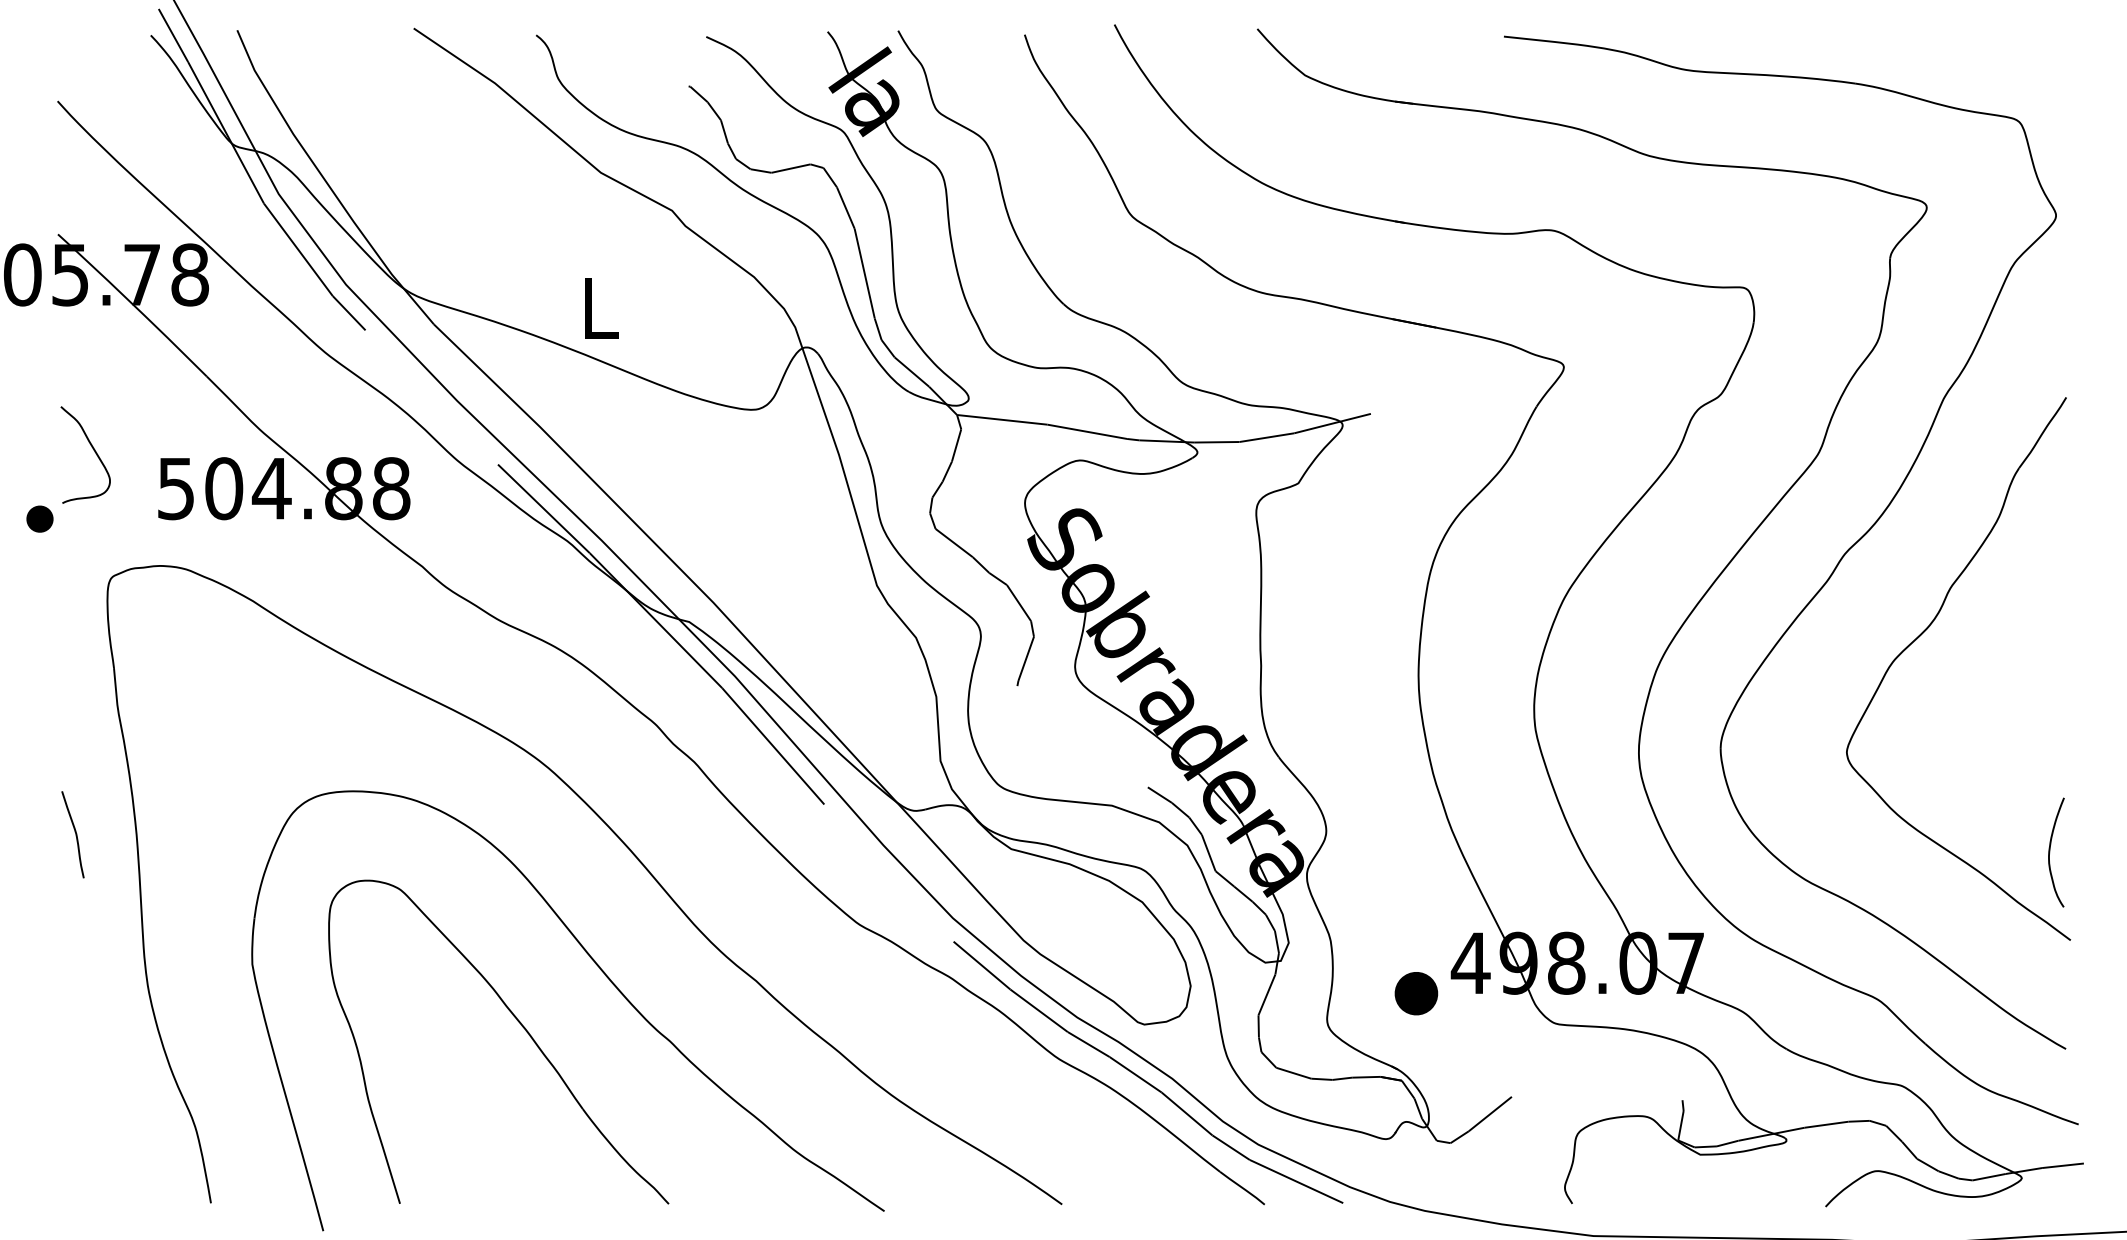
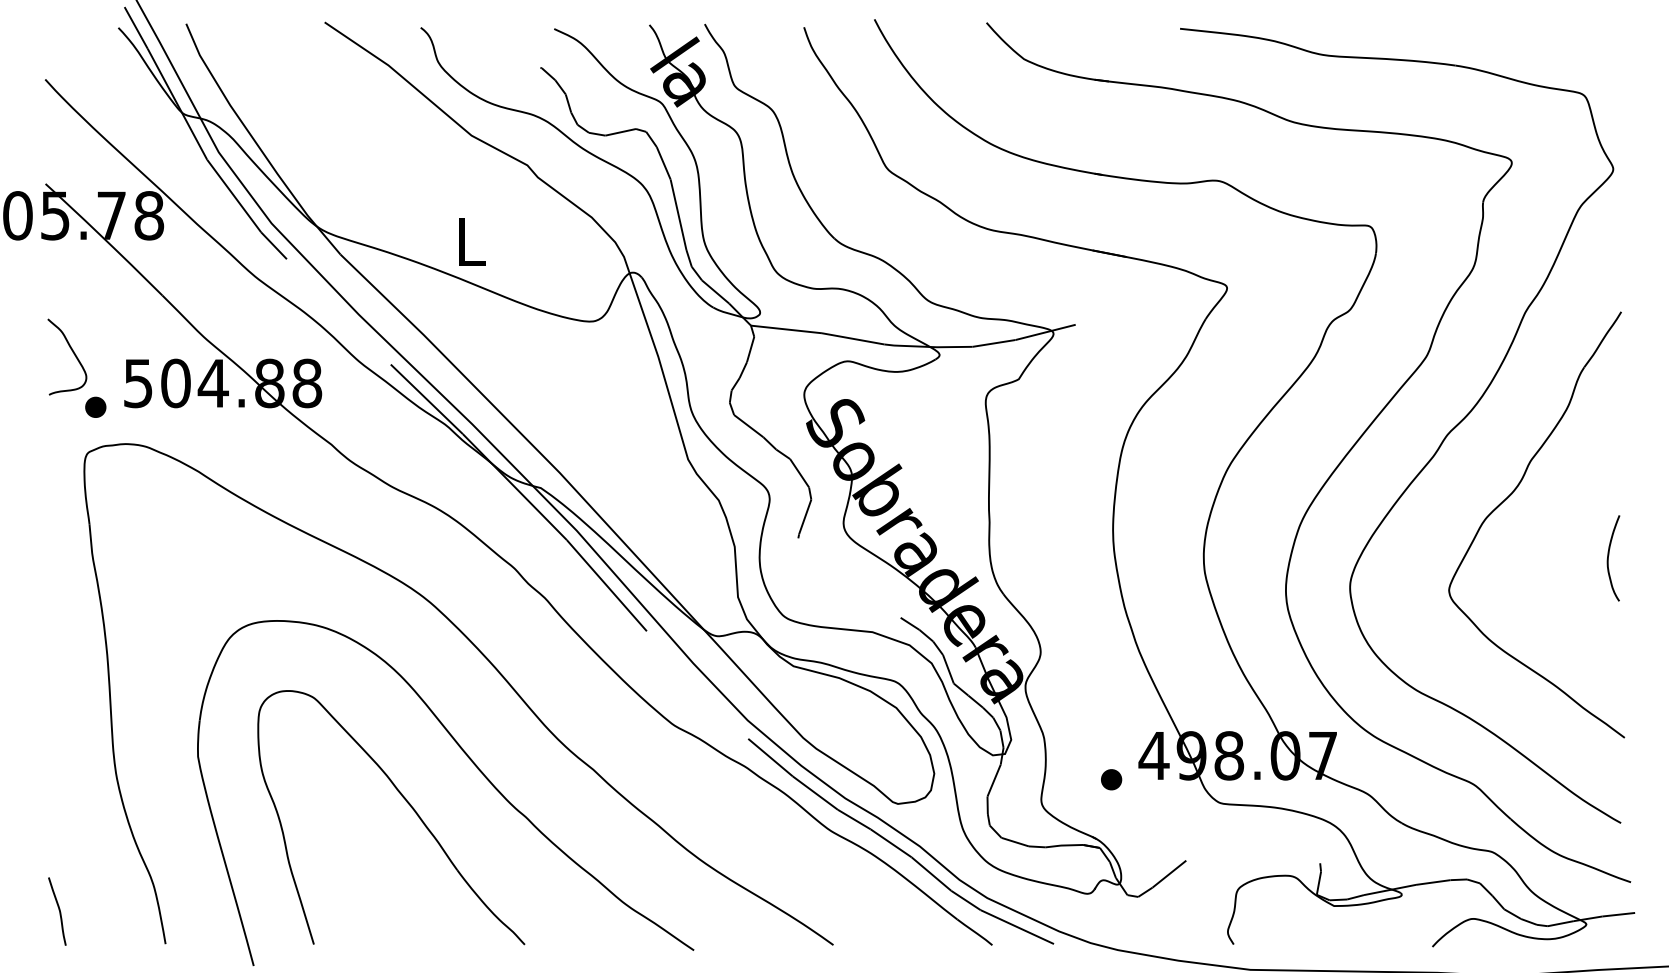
part: (39, 518) -> (95, 406), moved
curve: (74, 832) -> (58, 909), moved
curve: (2050, 852) -> (1608, 558), moved
part: (1416, 993) -> (1111, 779), size x0.62

